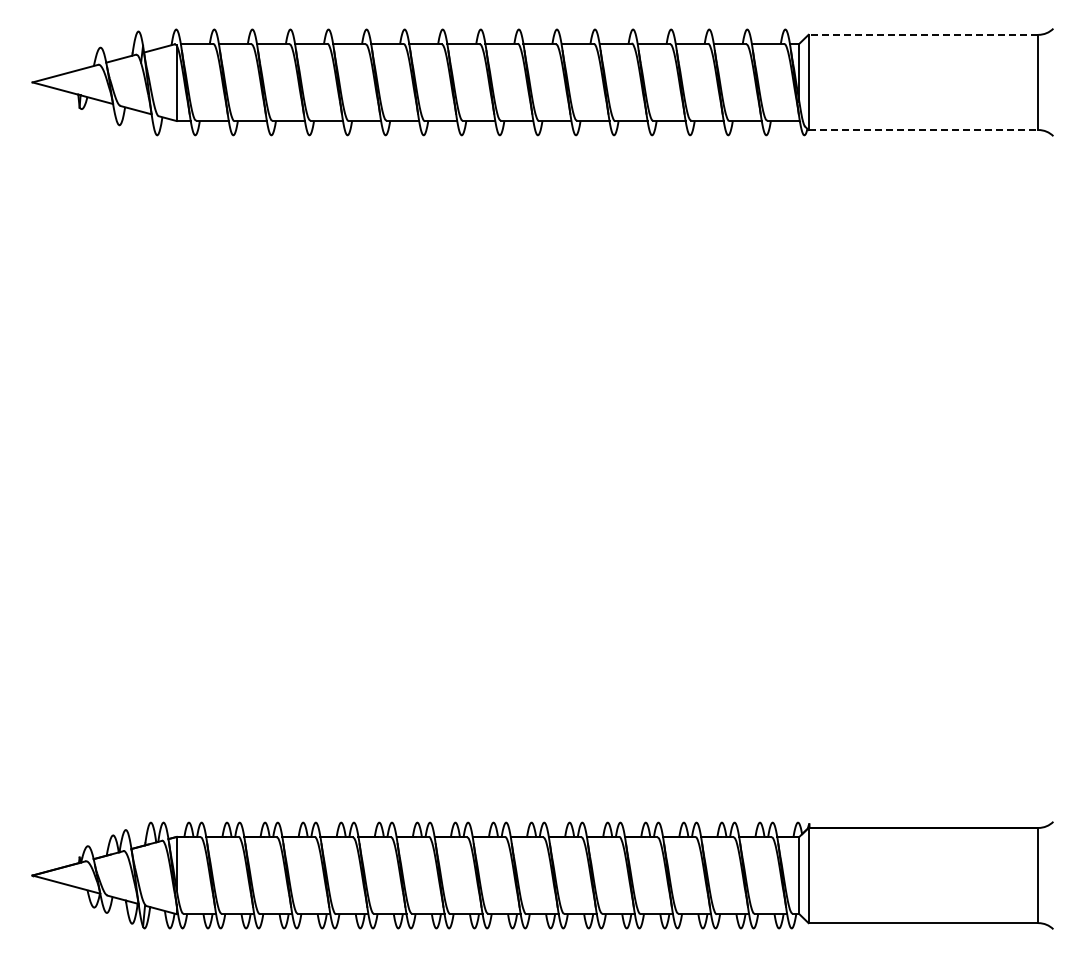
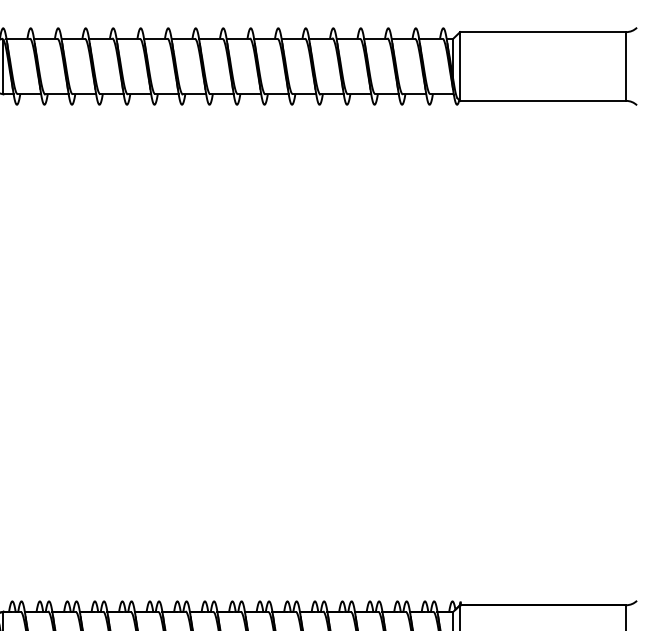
line: (923, 34) -> (543, 31), dashed -> solid
line: (923, 130) -> (543, 101), dashed -> solid

